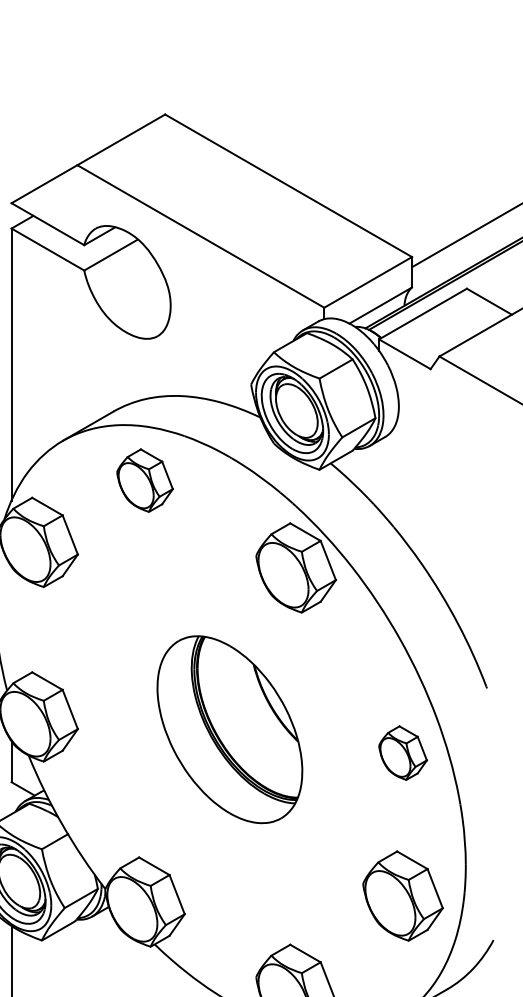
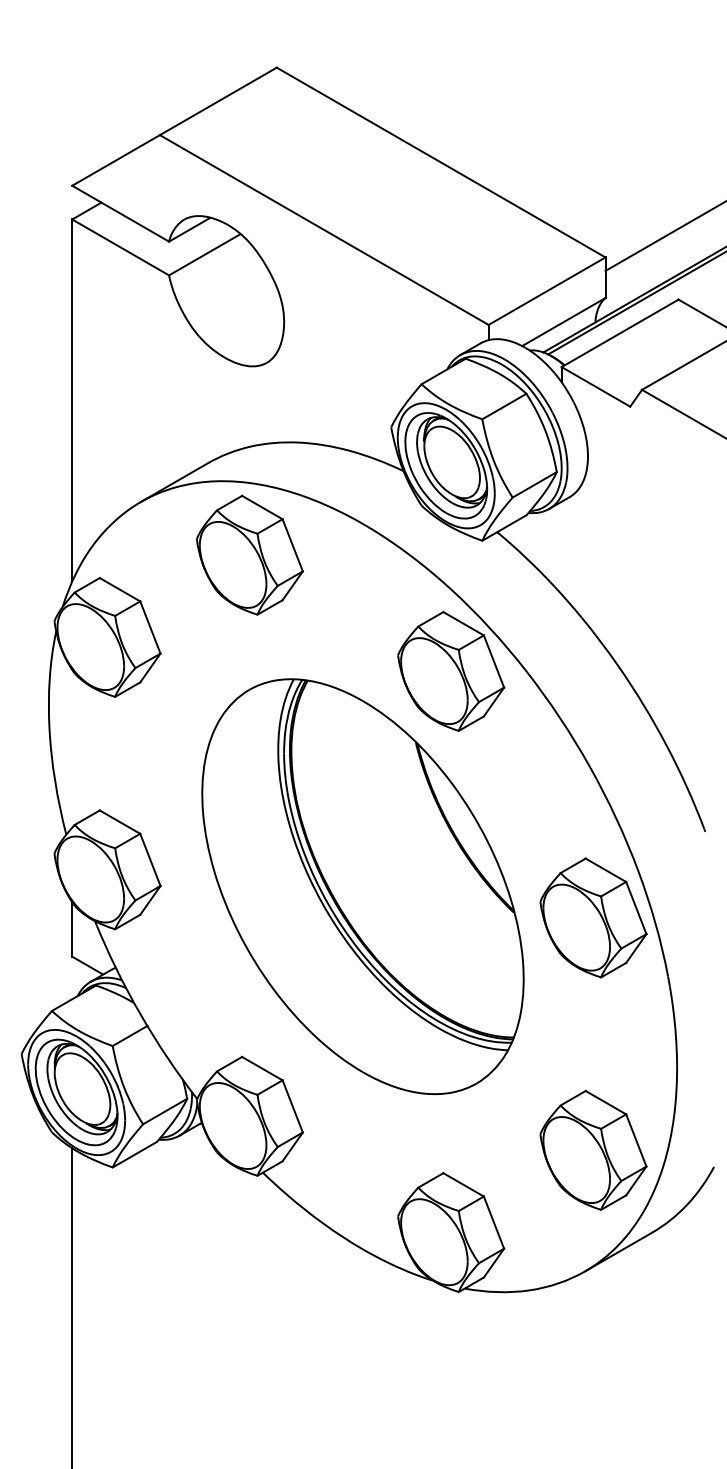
part: (144, 480) -> (249, 554), size x1.43
part: (229, 729) -> (362, 886), size x1.67
part: (403, 752) -> (593, 917), size x1.67
part: (403, 895) -> (593, 1149), moved

